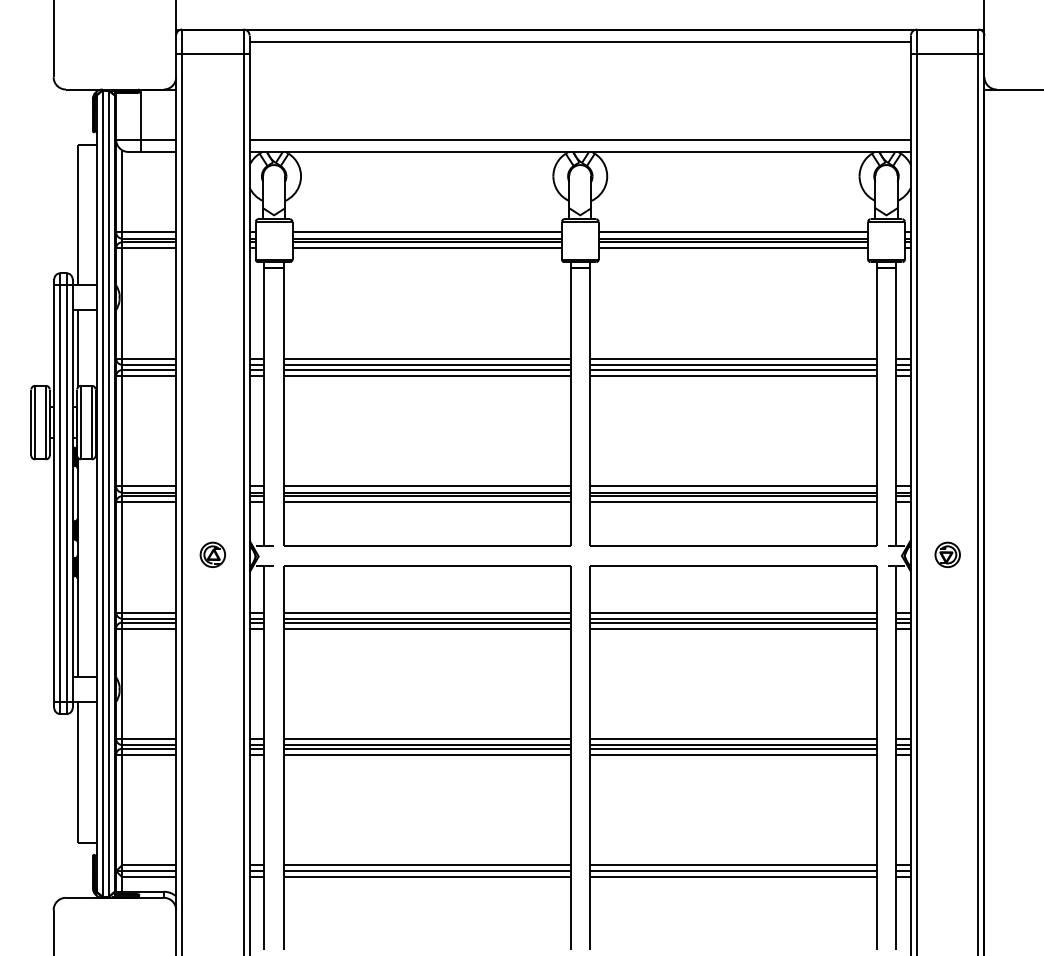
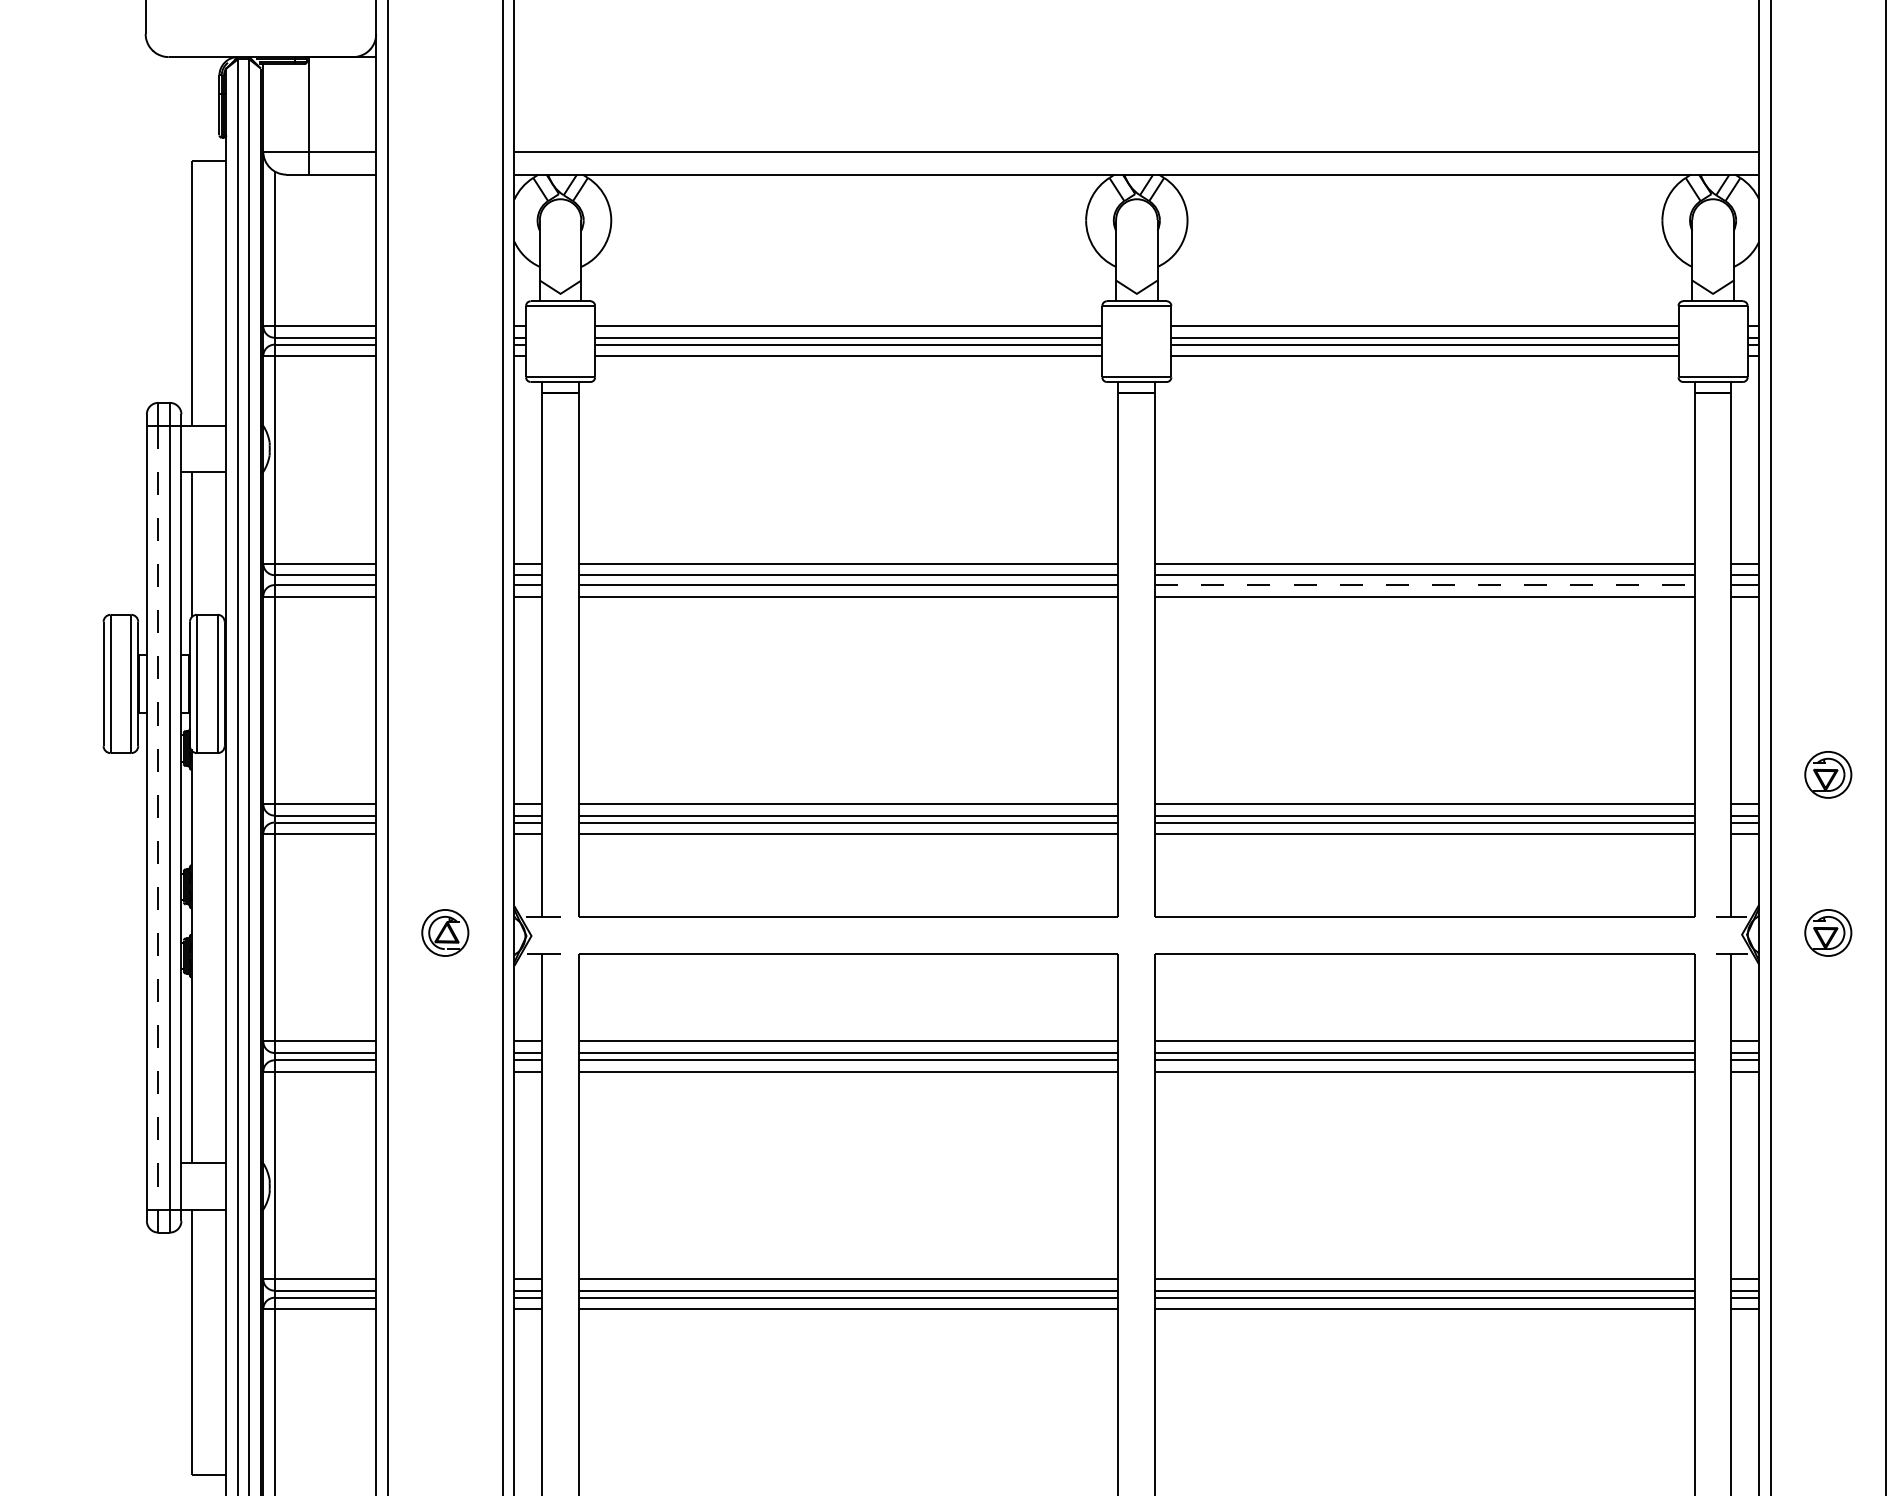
line: (733, 370) -> (1425, 585), solid -> dashed
part: (947, 470) -> (1827, 774), added
line: (60, 494) -> (158, 819), solid -> dashed

